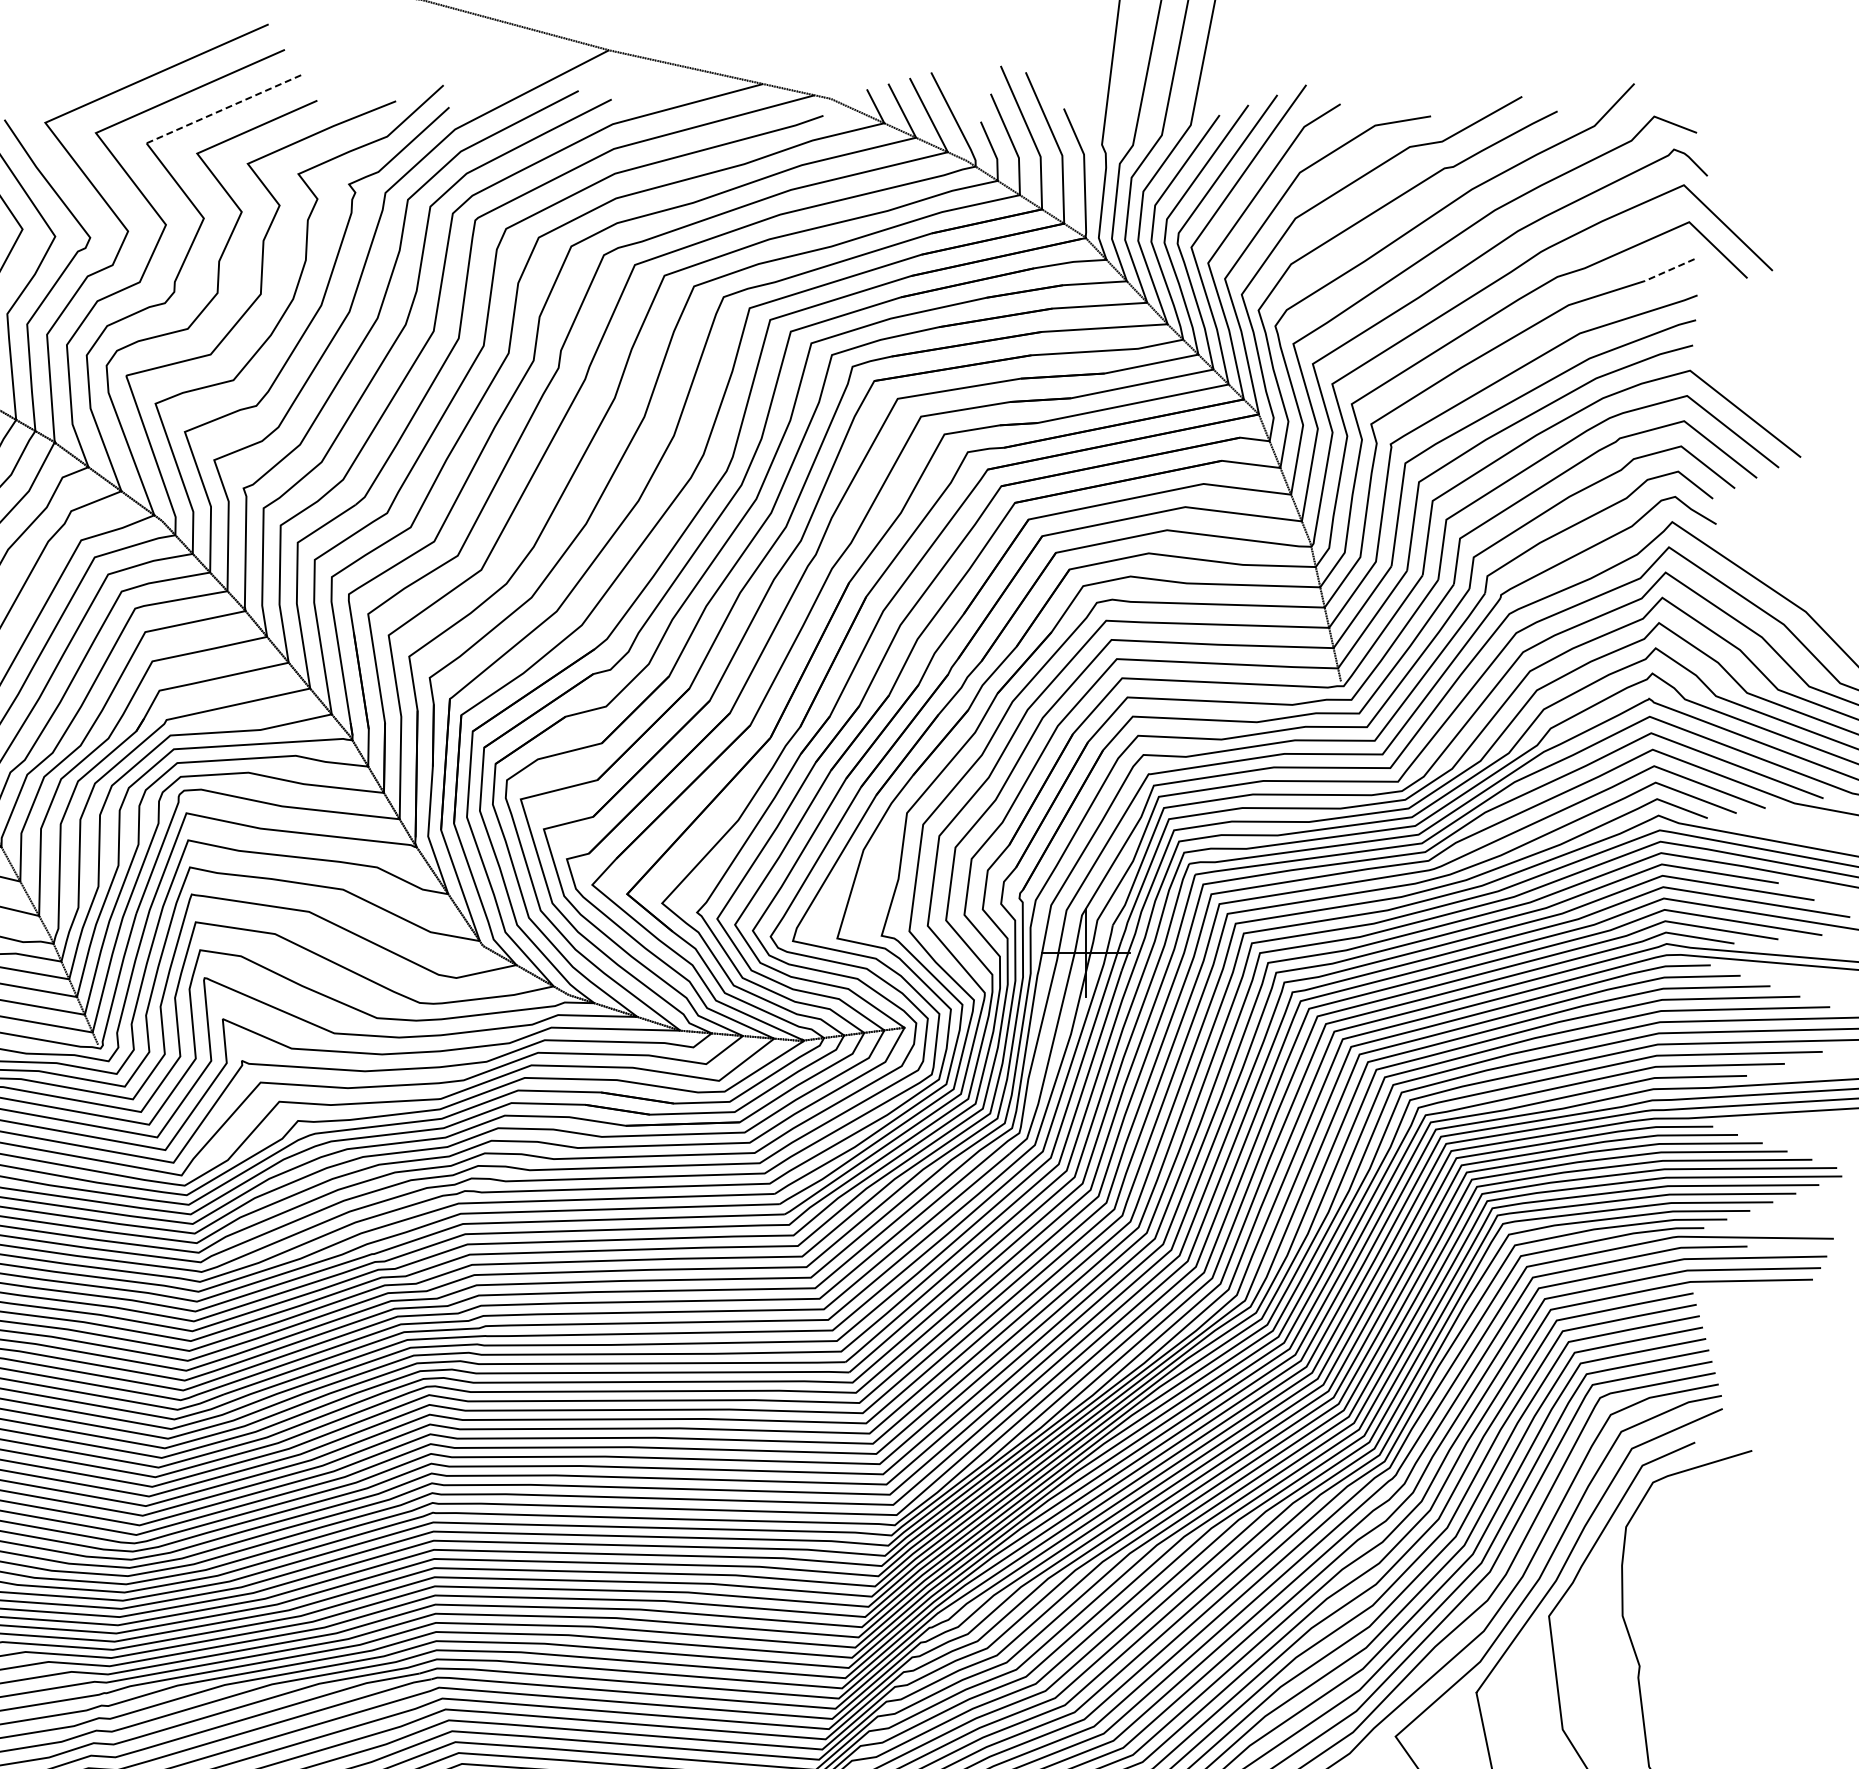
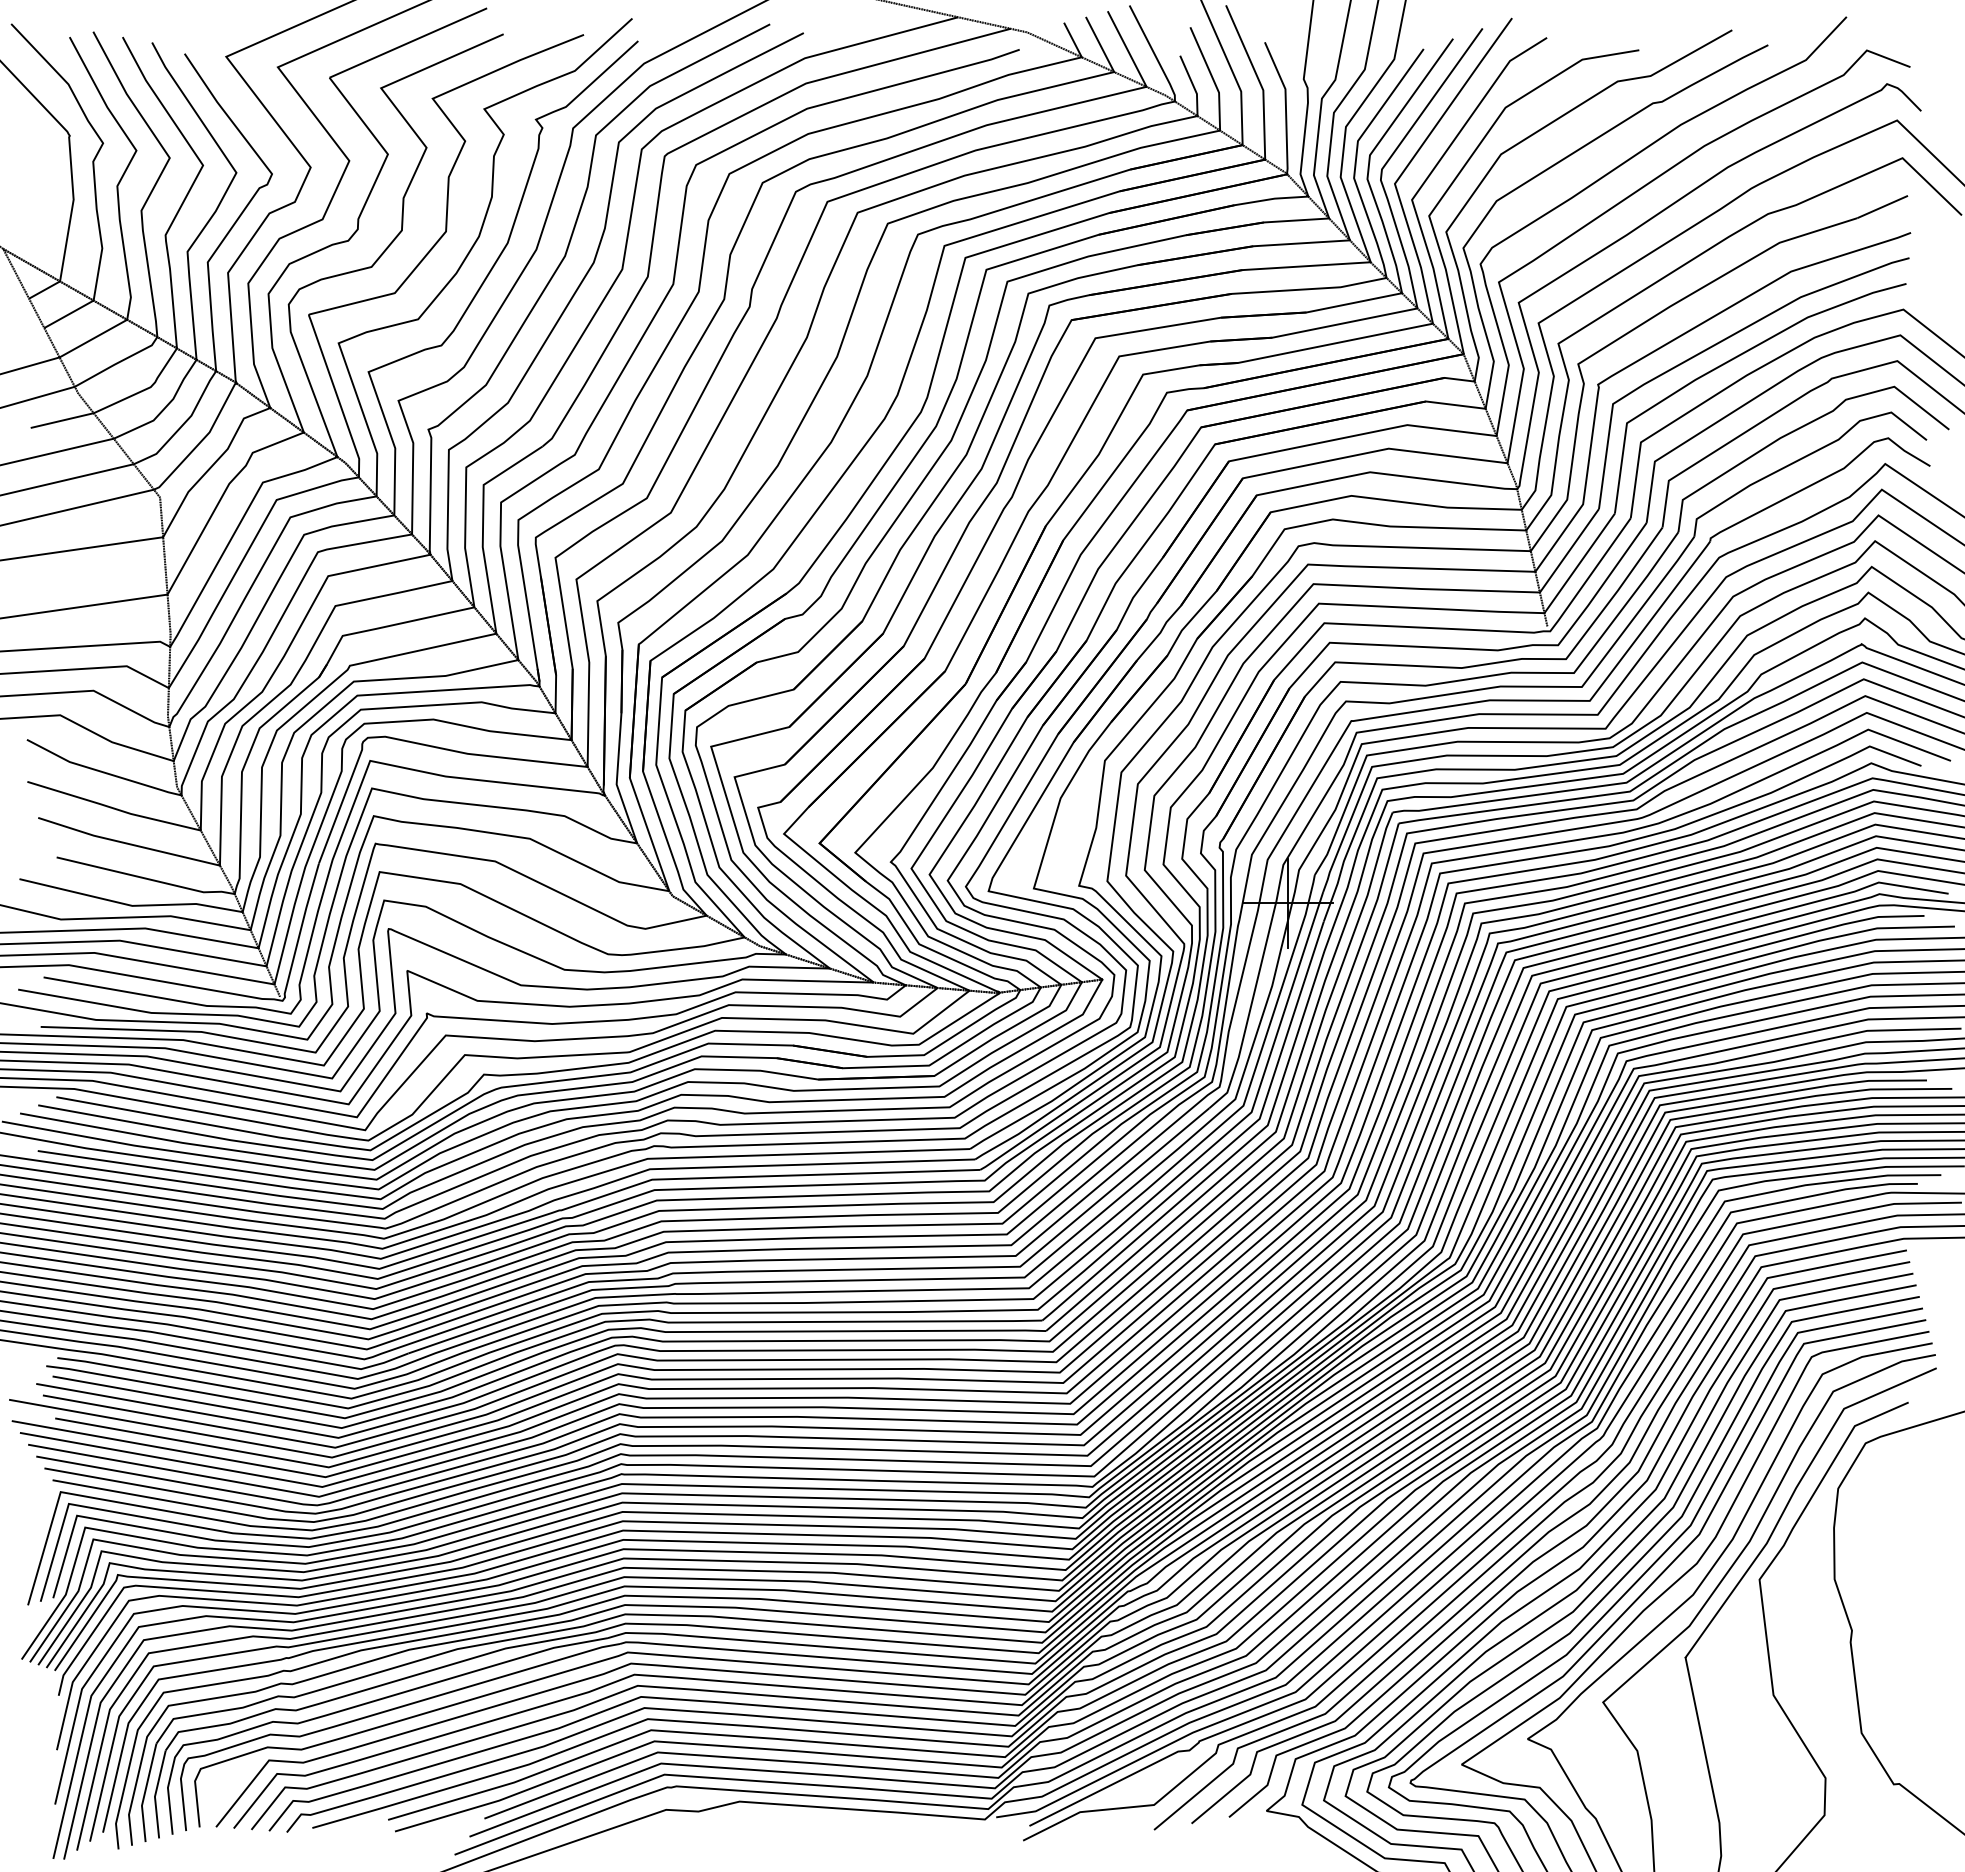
line: (223, 109) -> (407, 43), dashed -> solid
line: (1669, 270) -> (1882, 207), dashed -> solid

